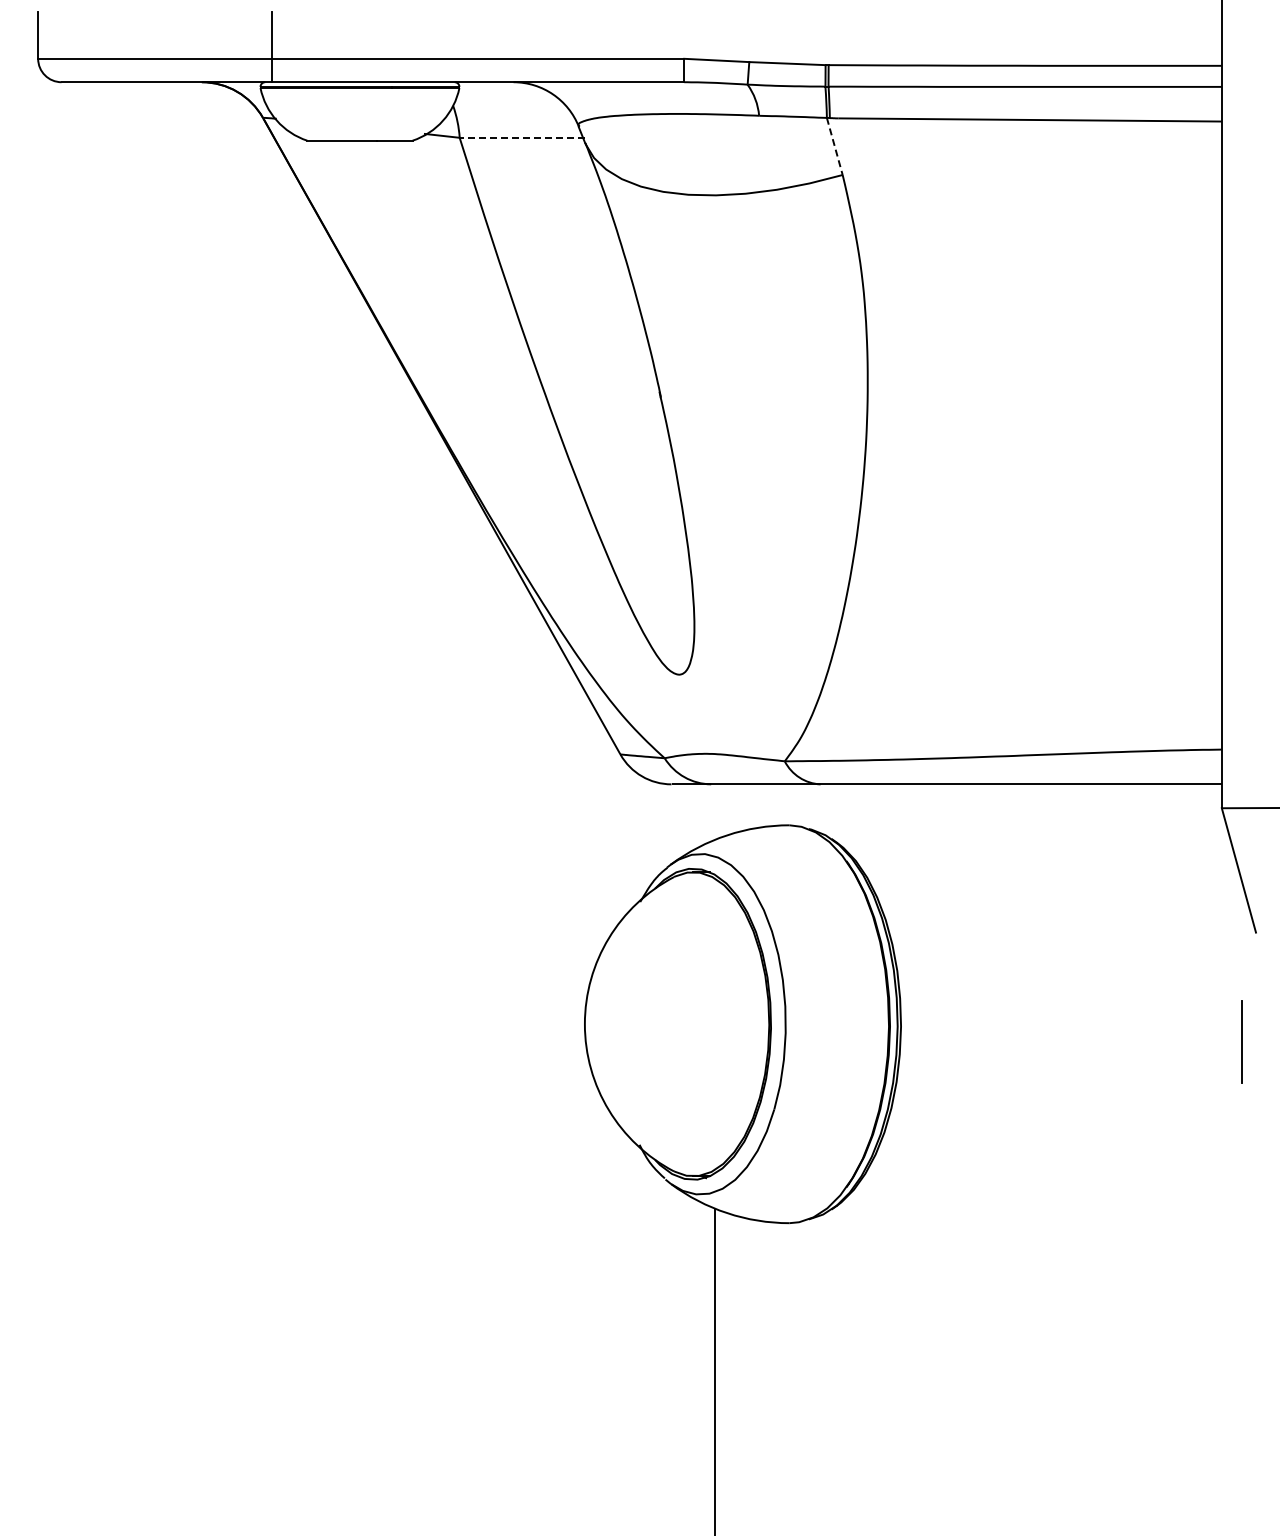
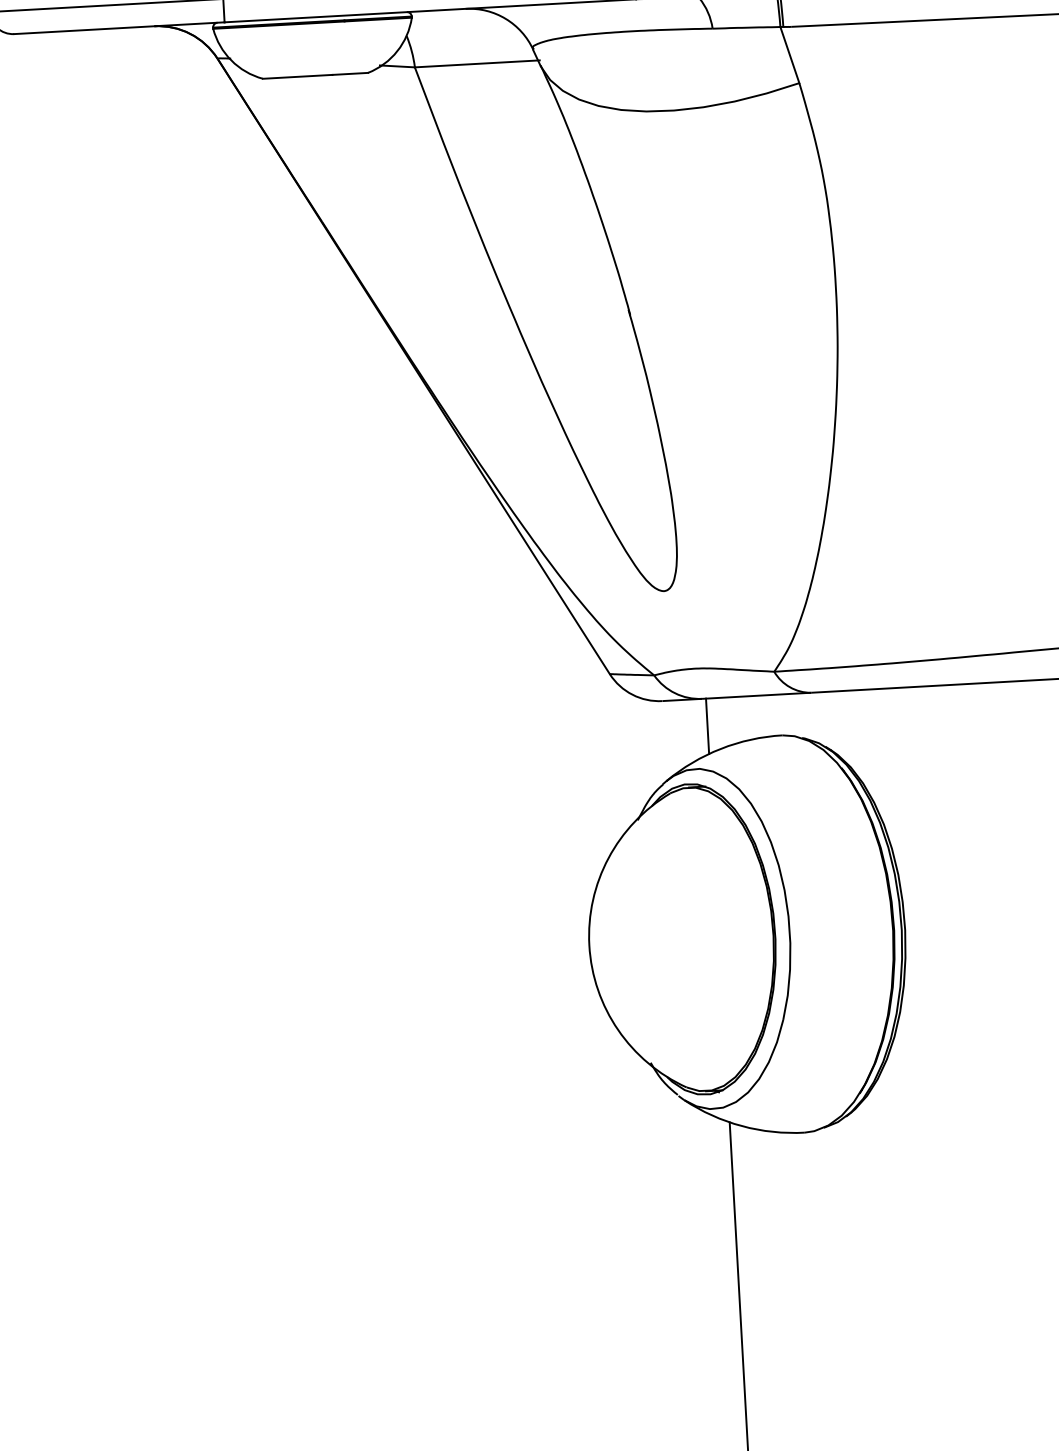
line: (522, 137) -> (477, 63), dashed -> solid
line: (834, 146) -> (789, 55), dashed -> solid
line: (715, 811) -> (707, 725), added

